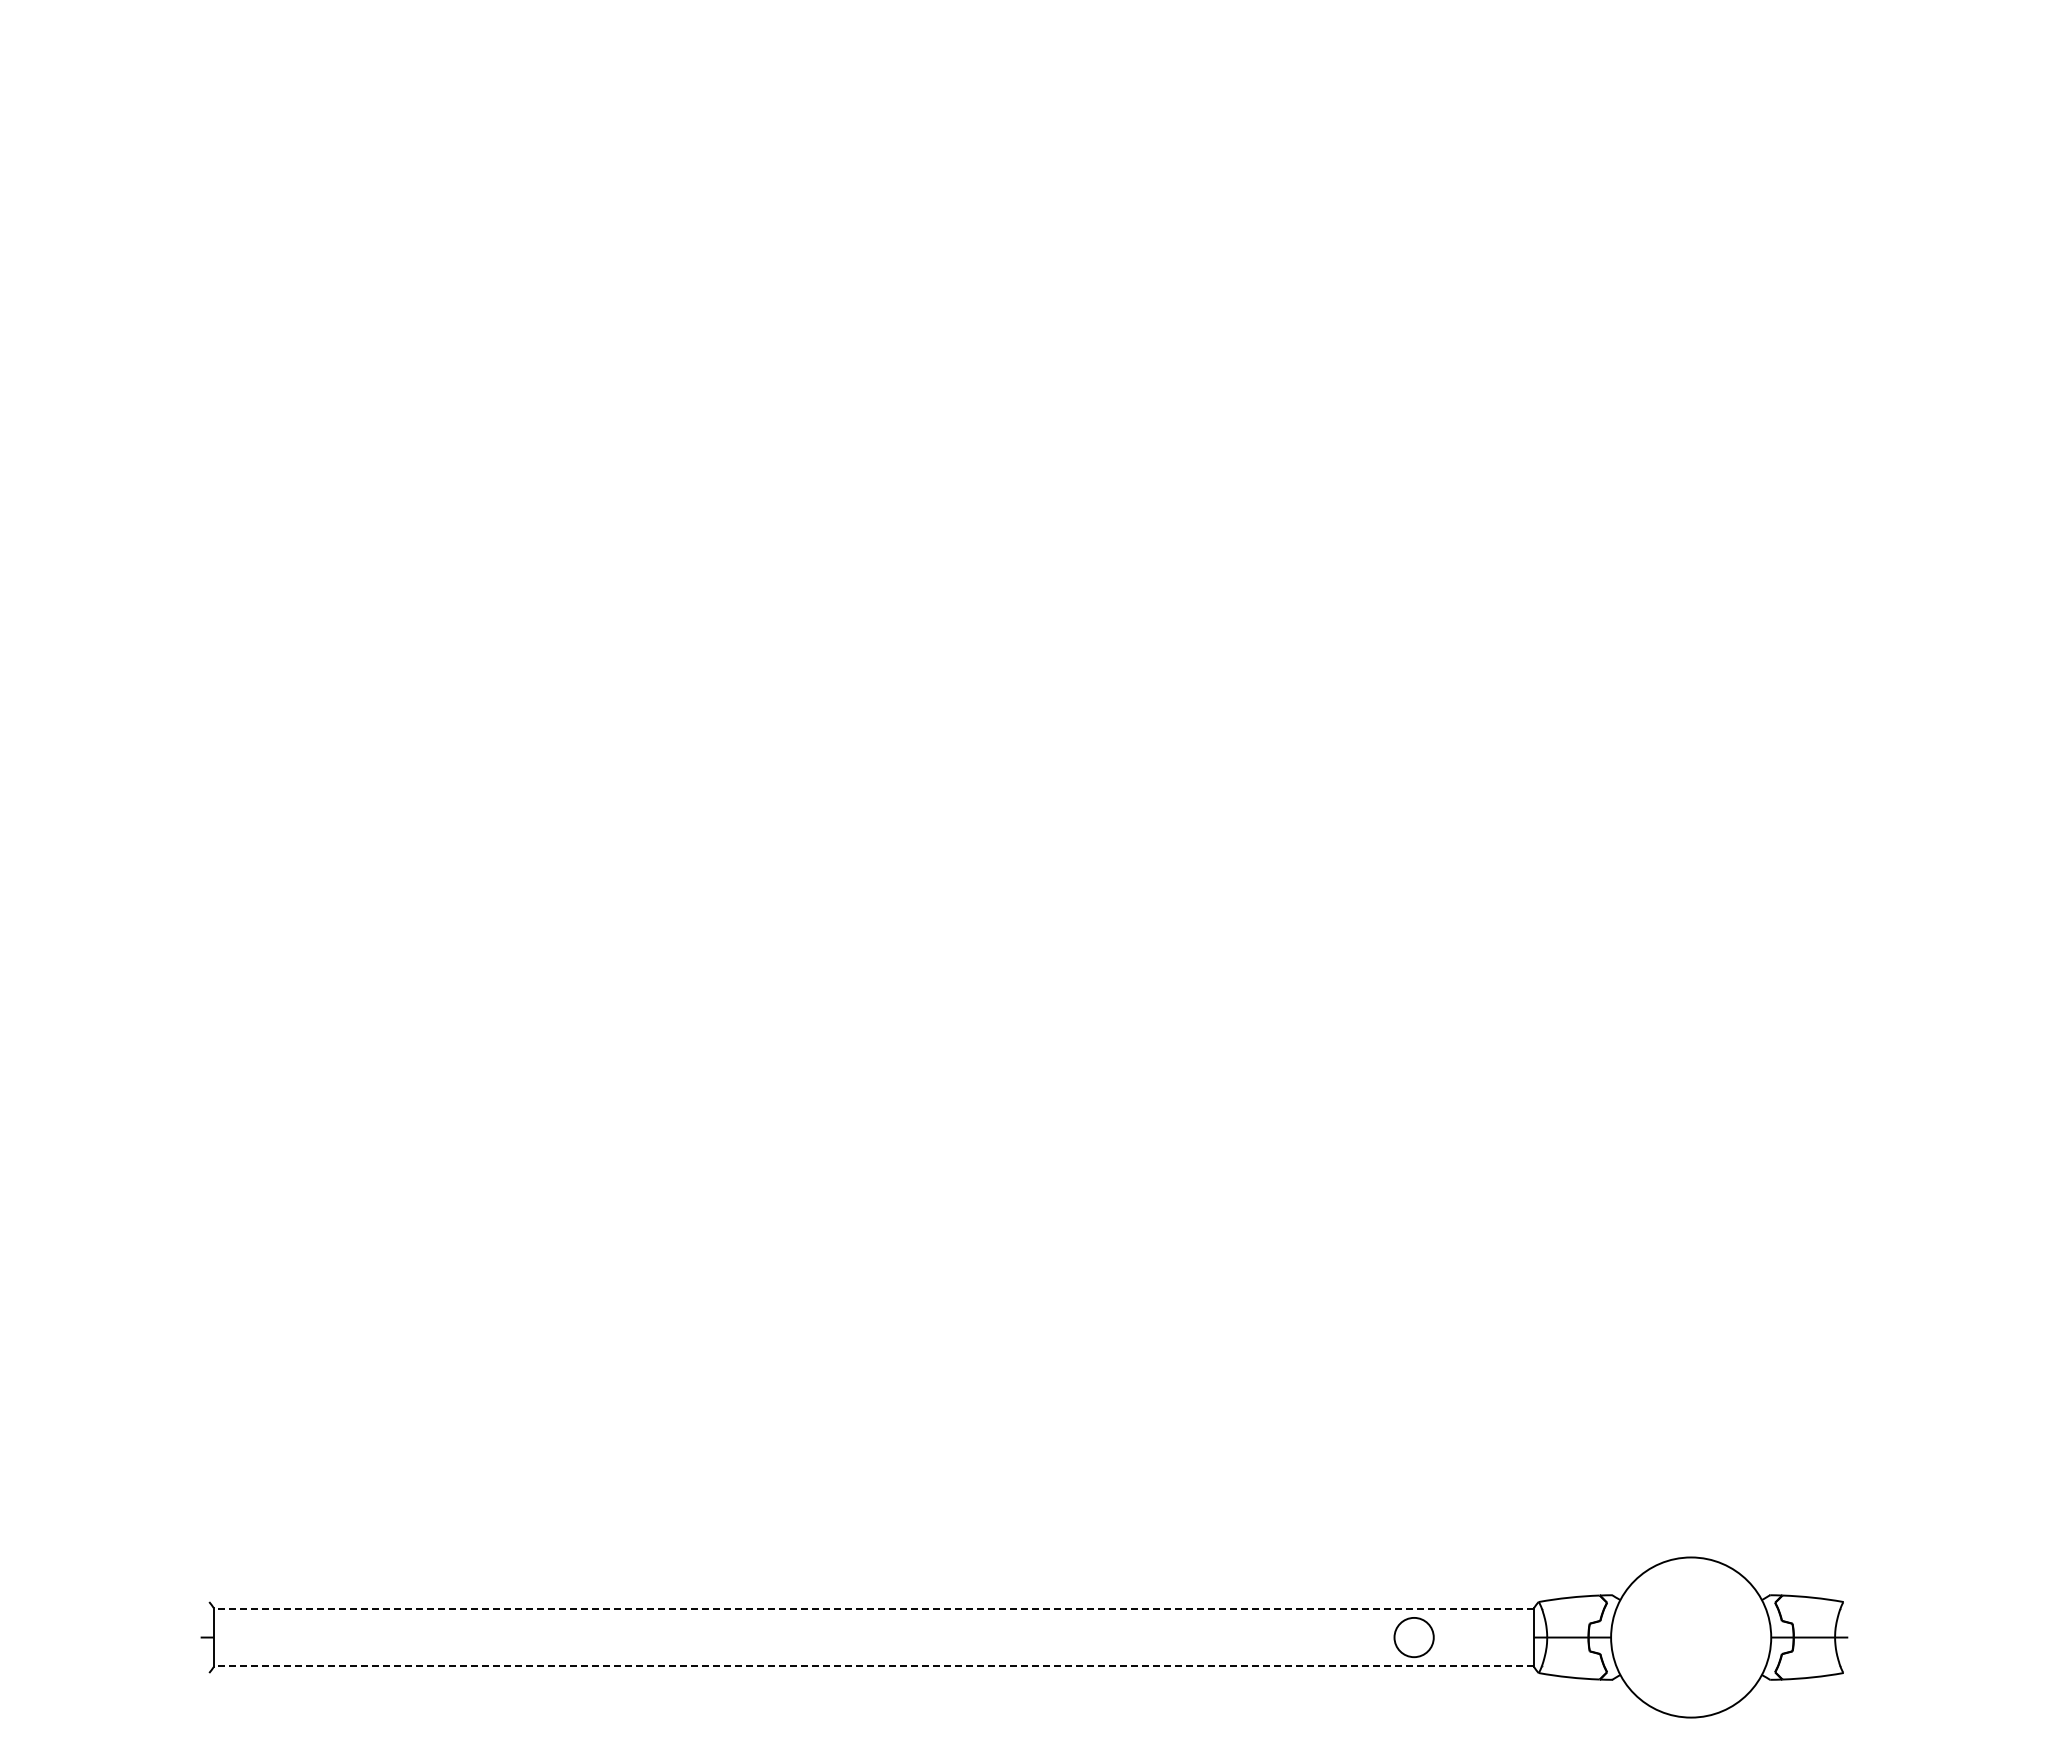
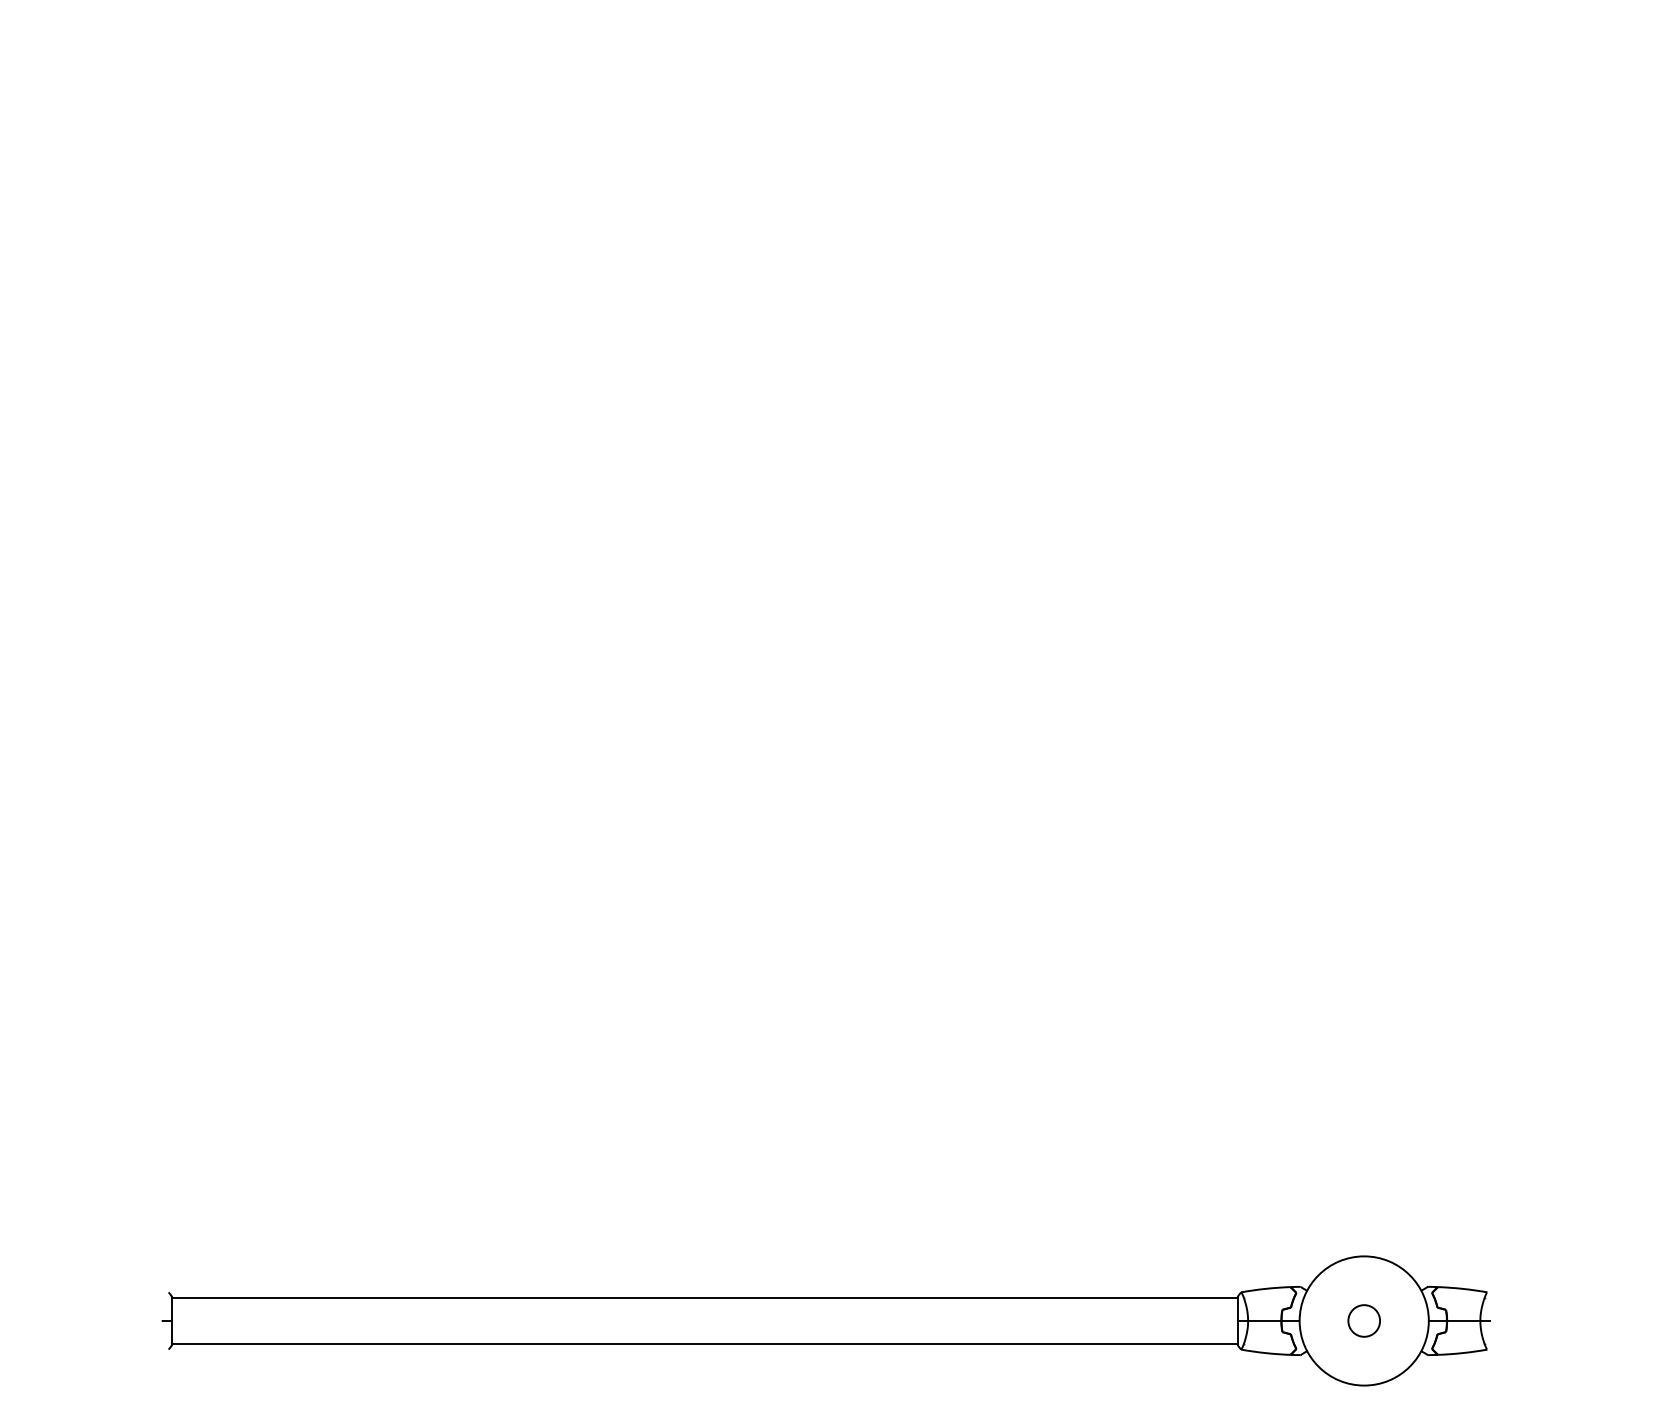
line: (873, 1608) -> (704, 1297), dashed -> solid
circle: (1413, 1637) -> (1363, 1320), moved
line: (873, 1666) -> (704, 1344), dashed -> solid

